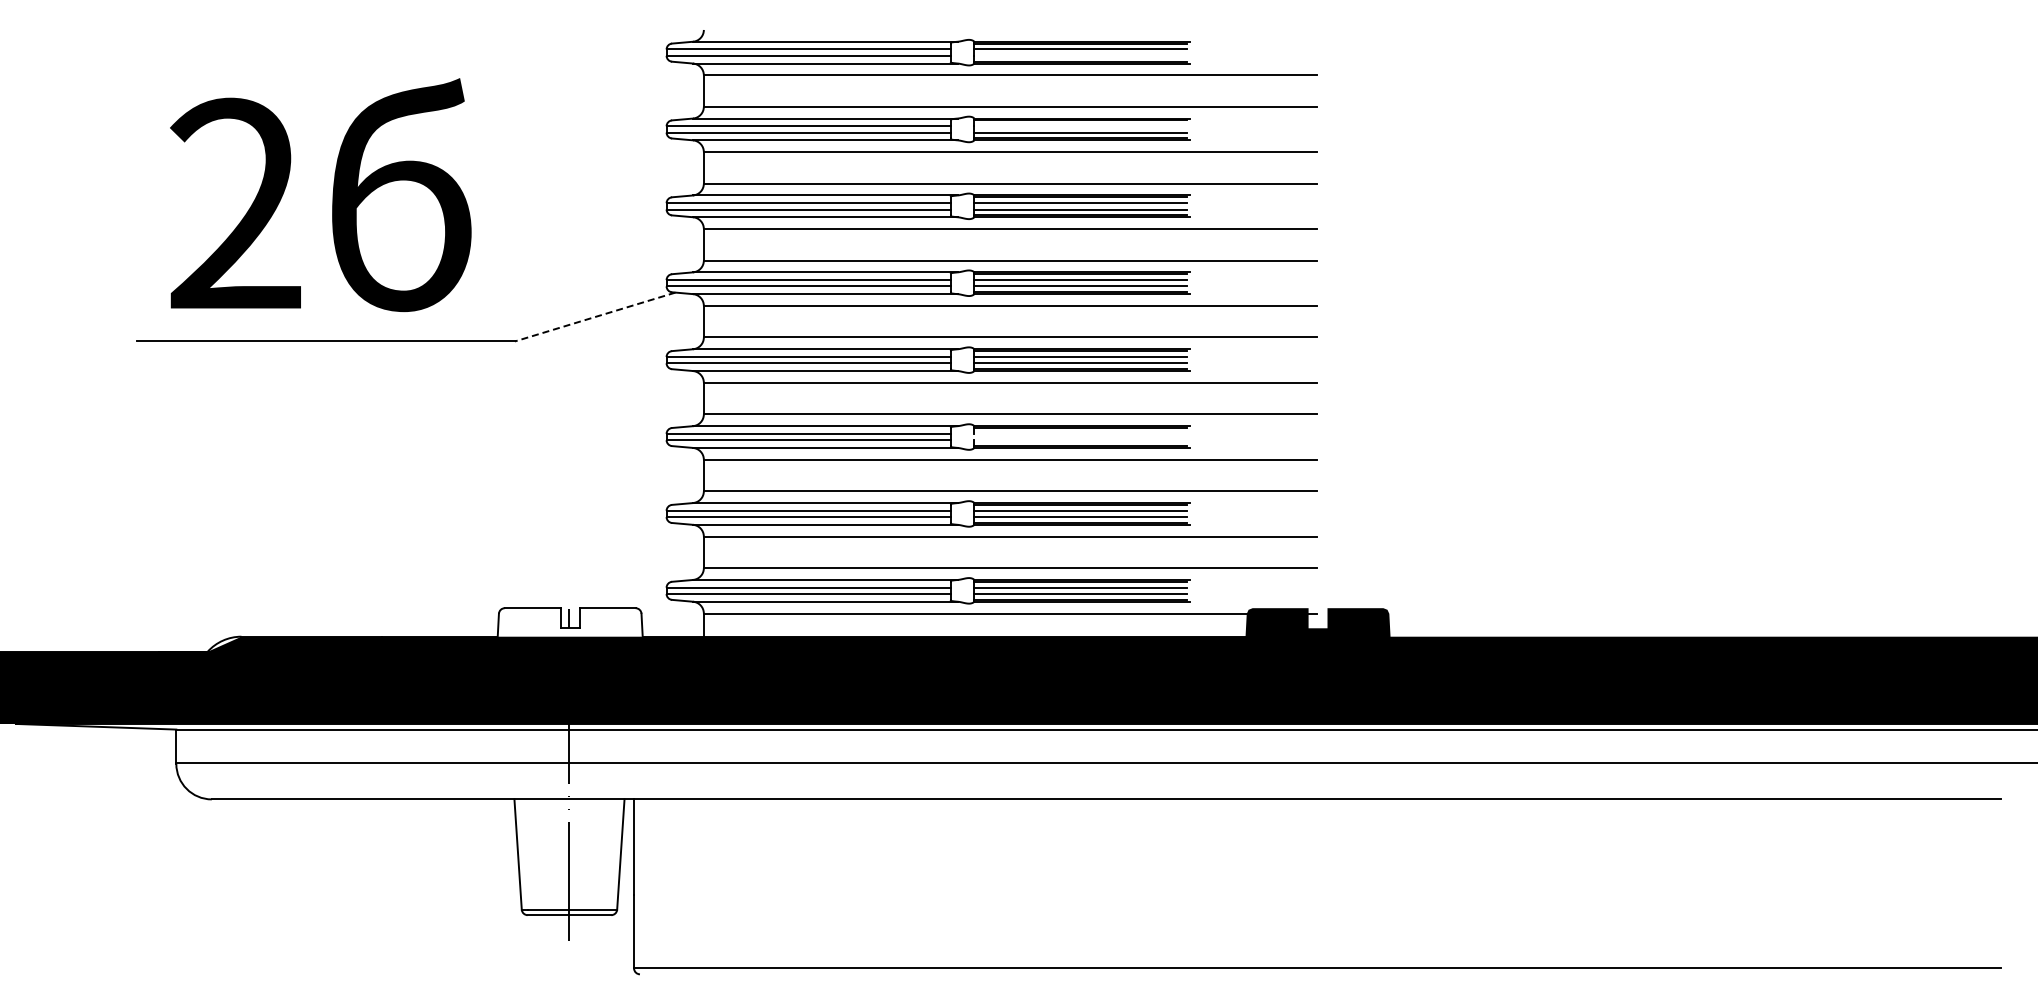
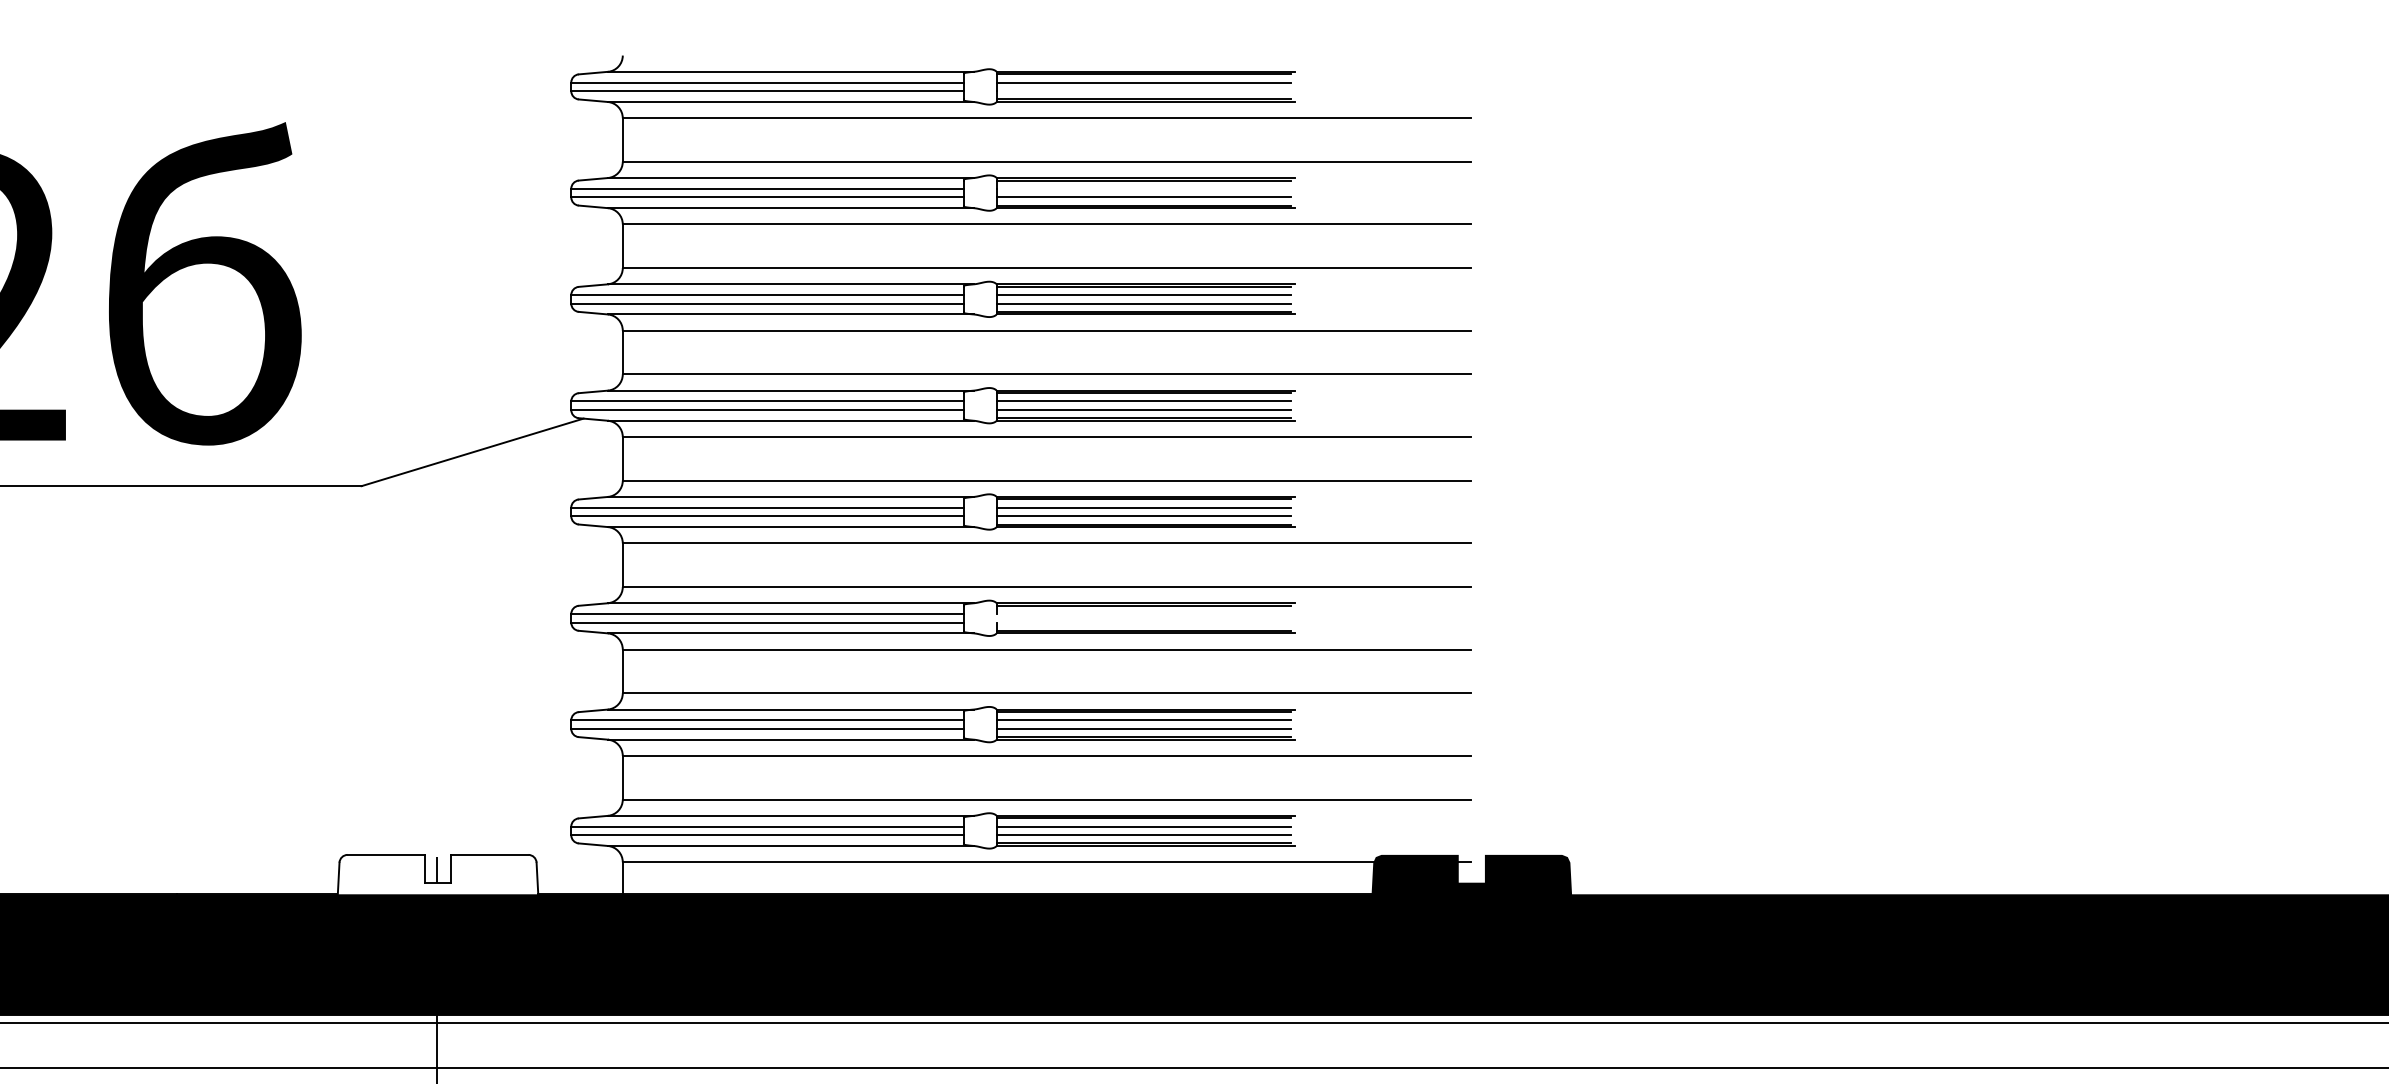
line: (595, 317) -> (472, 453), dashed -> solid

